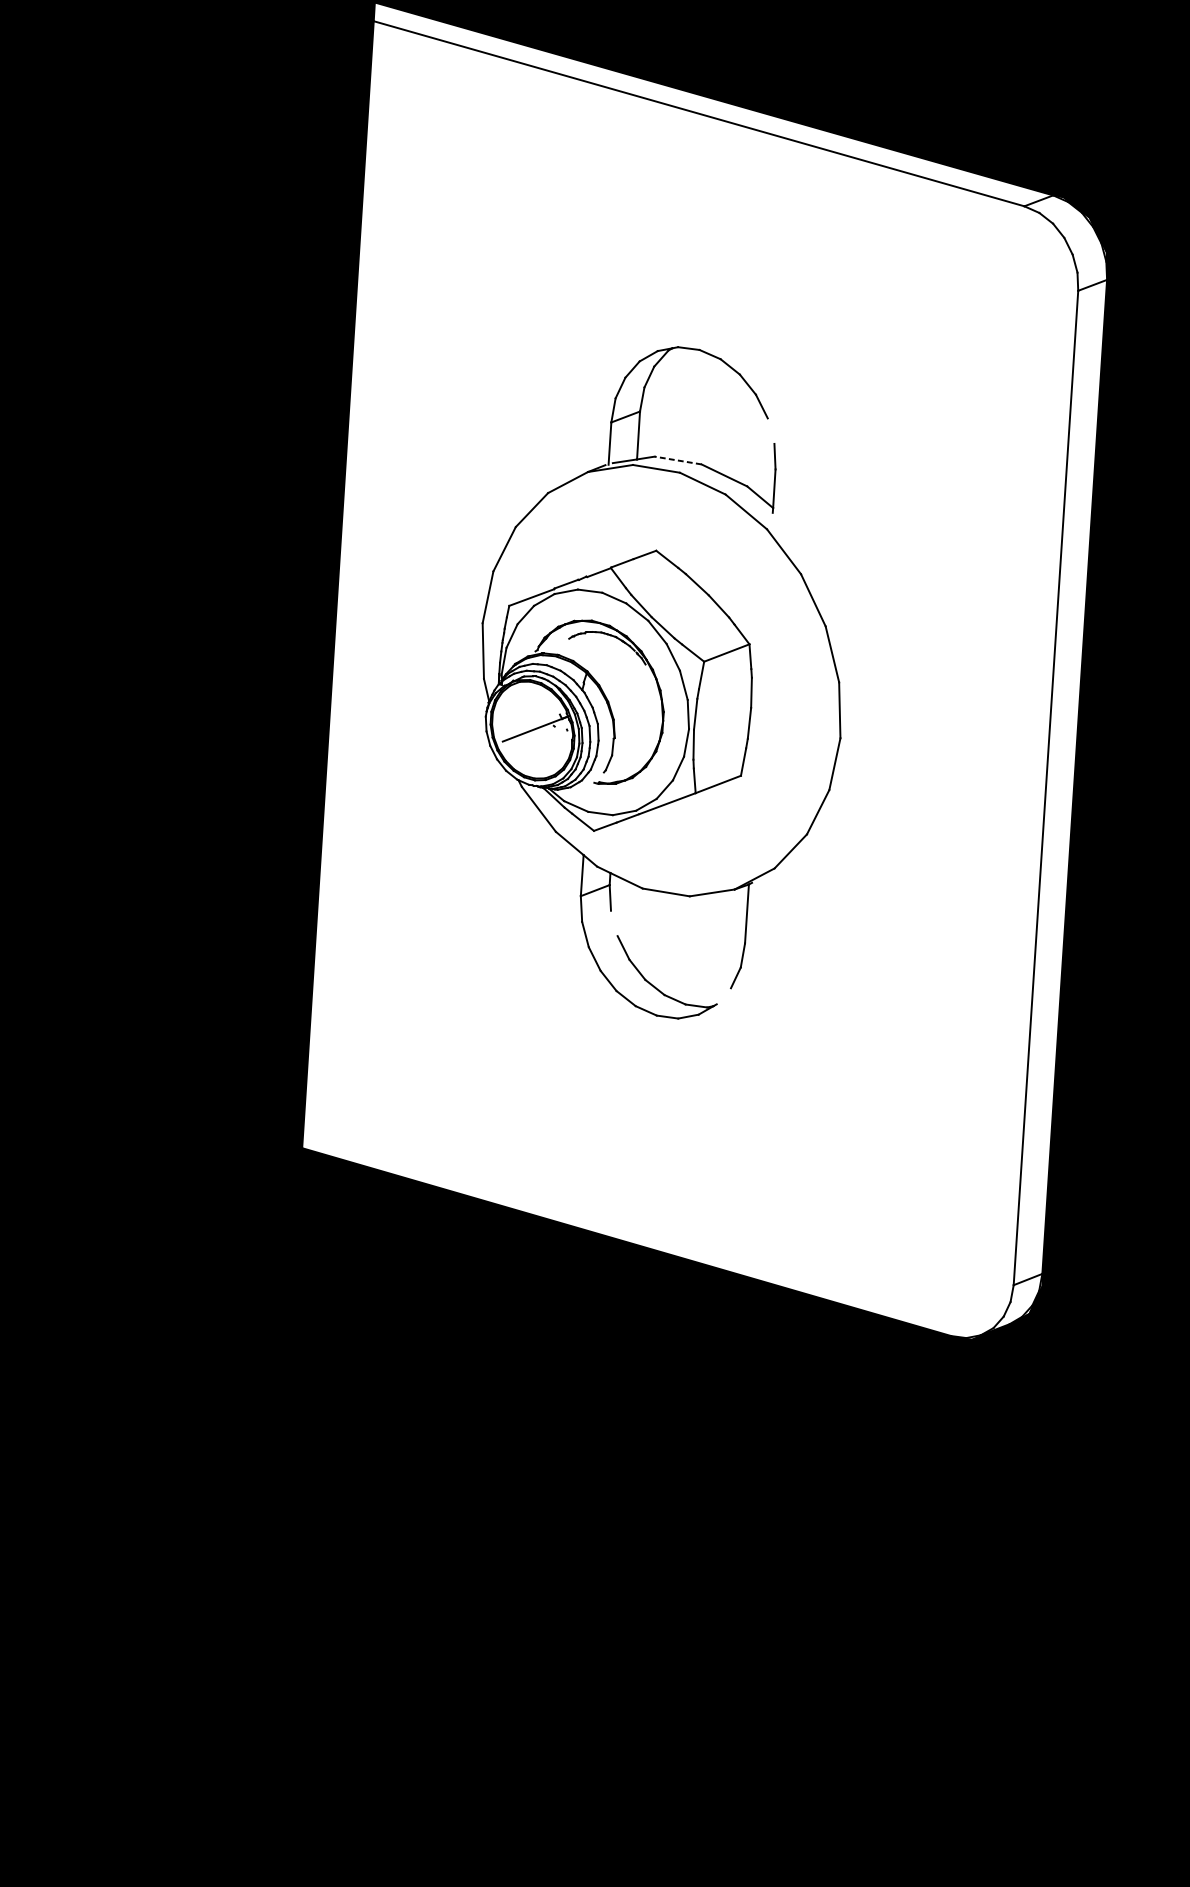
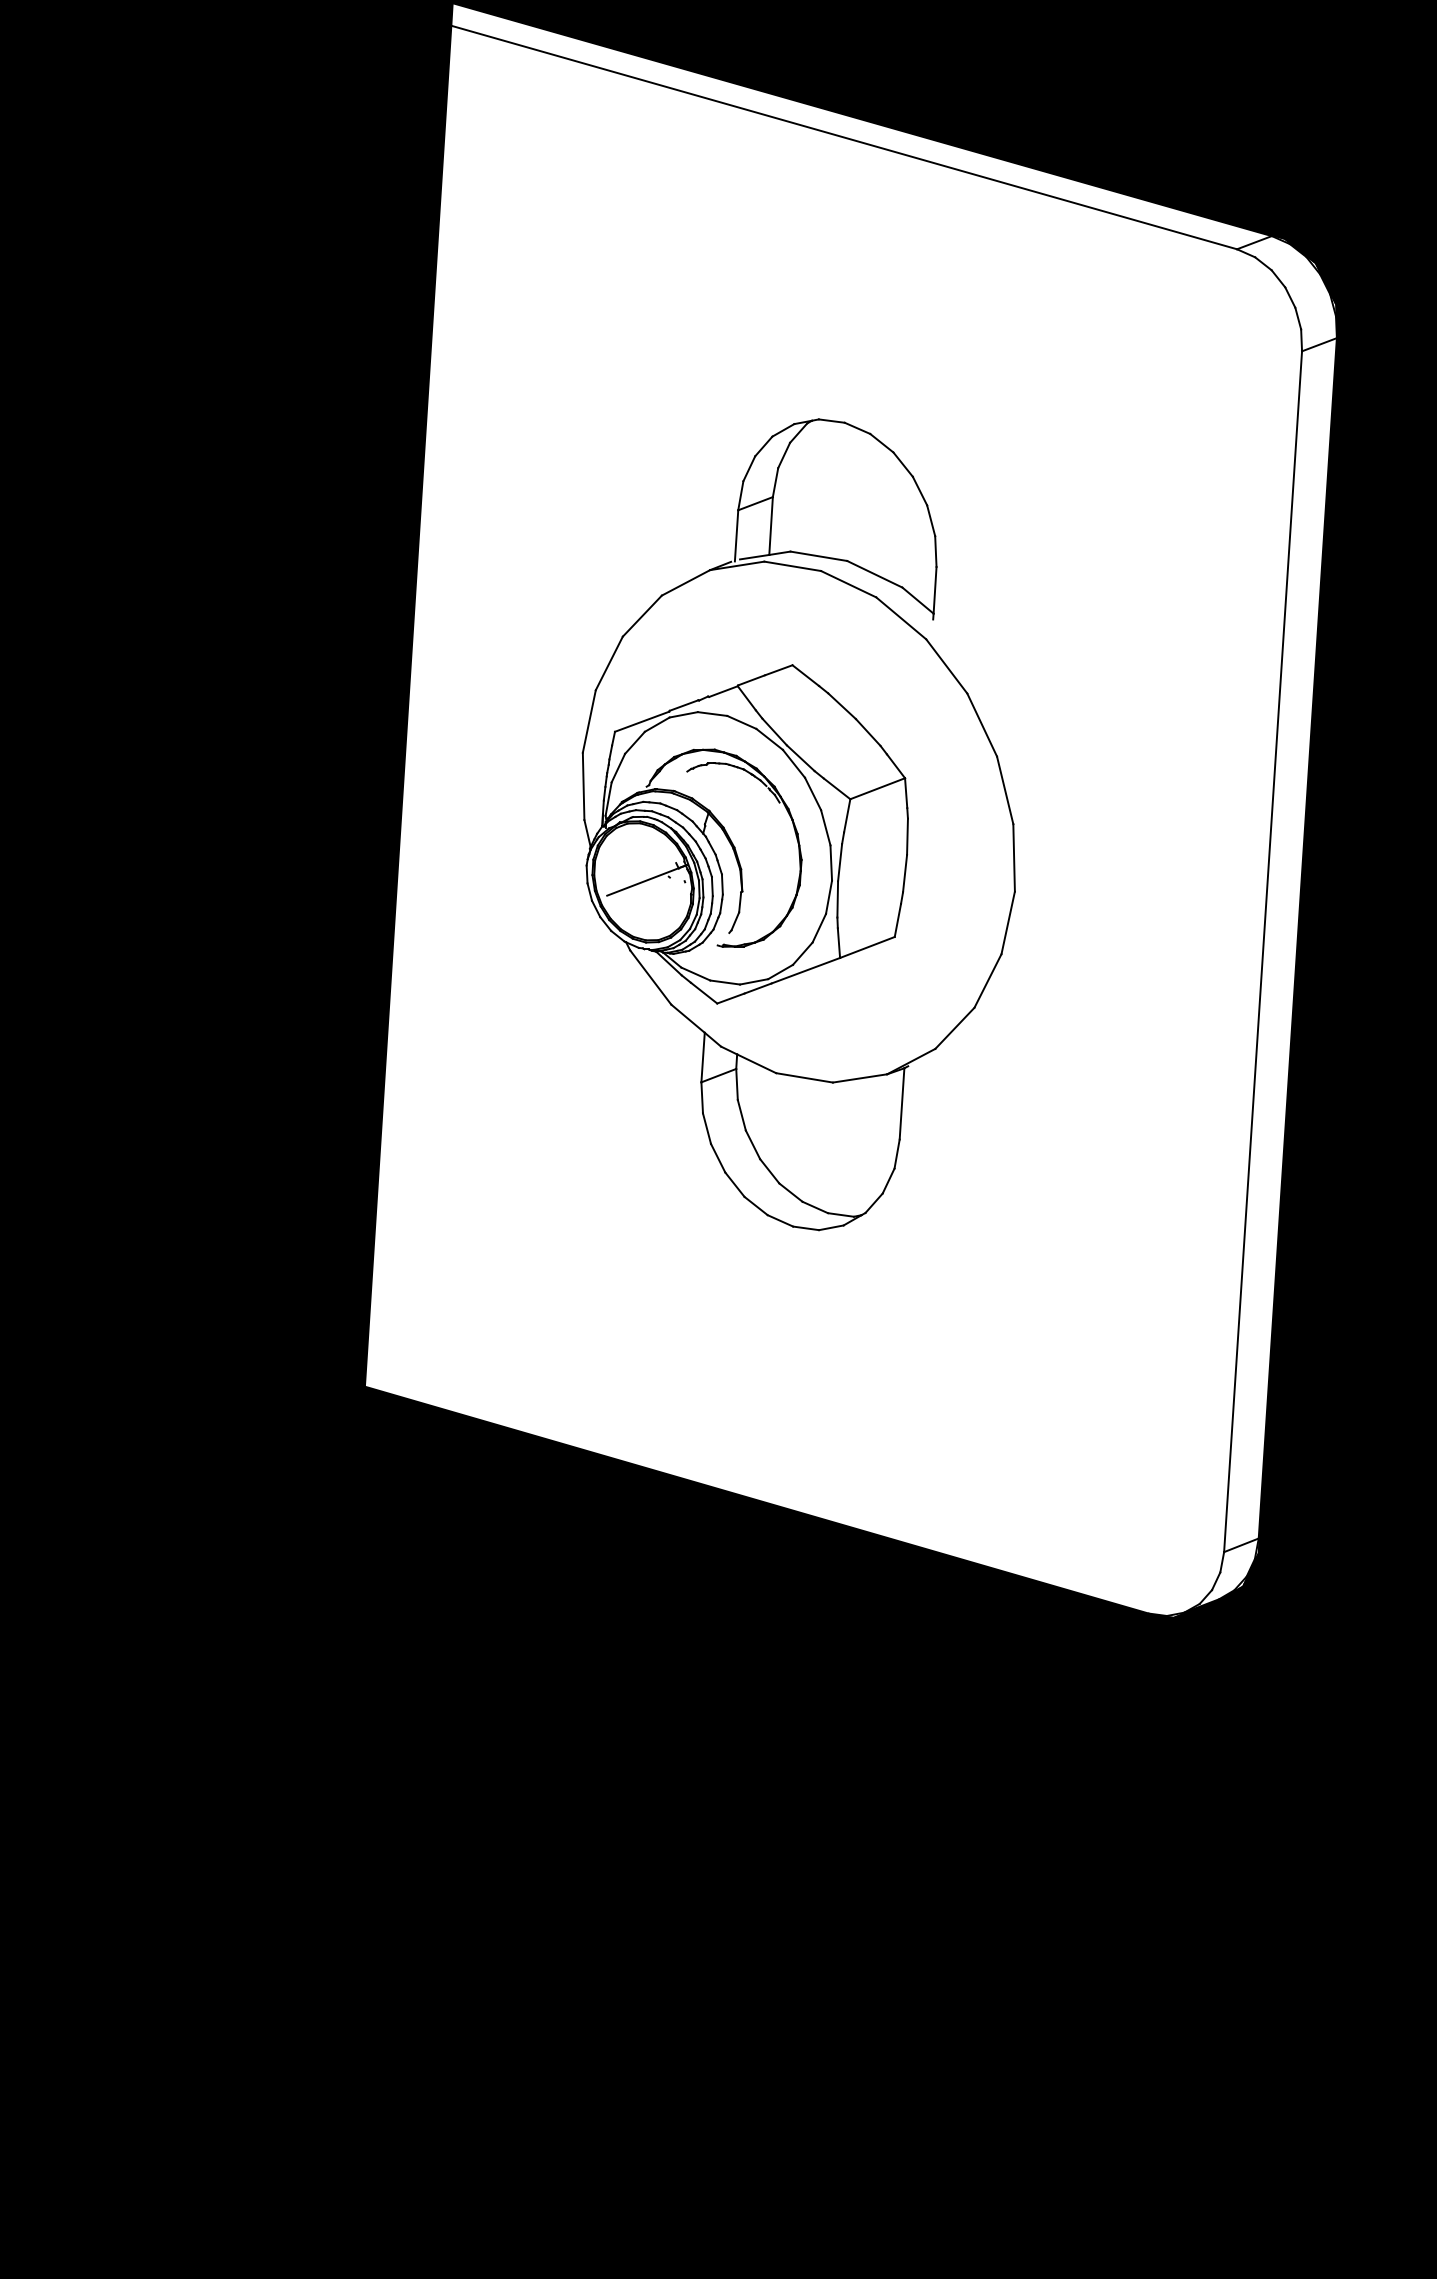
line: (771, 430) -> (931, 520), added
line: (677, 460) -> (818, 556), dashed -> solid
line: (614, 922) -> (741, 1114), added
line: (723, 995) -> (873, 1202), added

